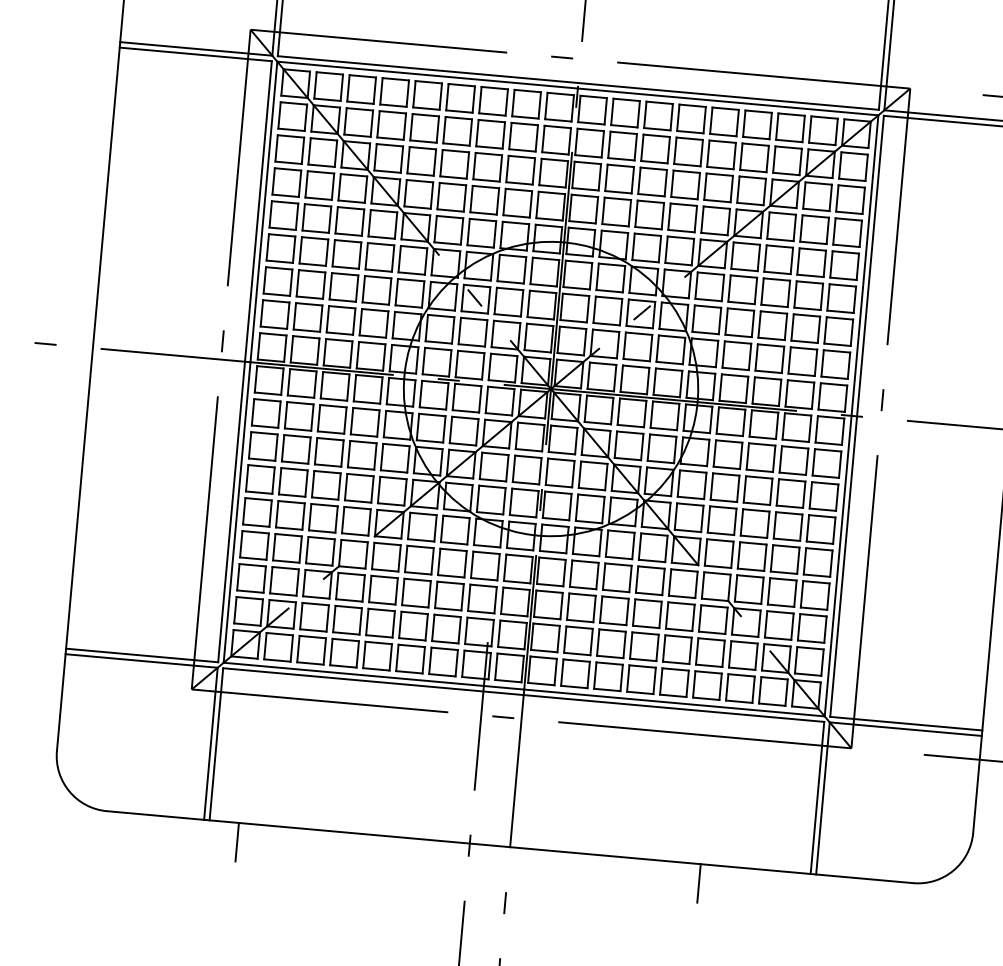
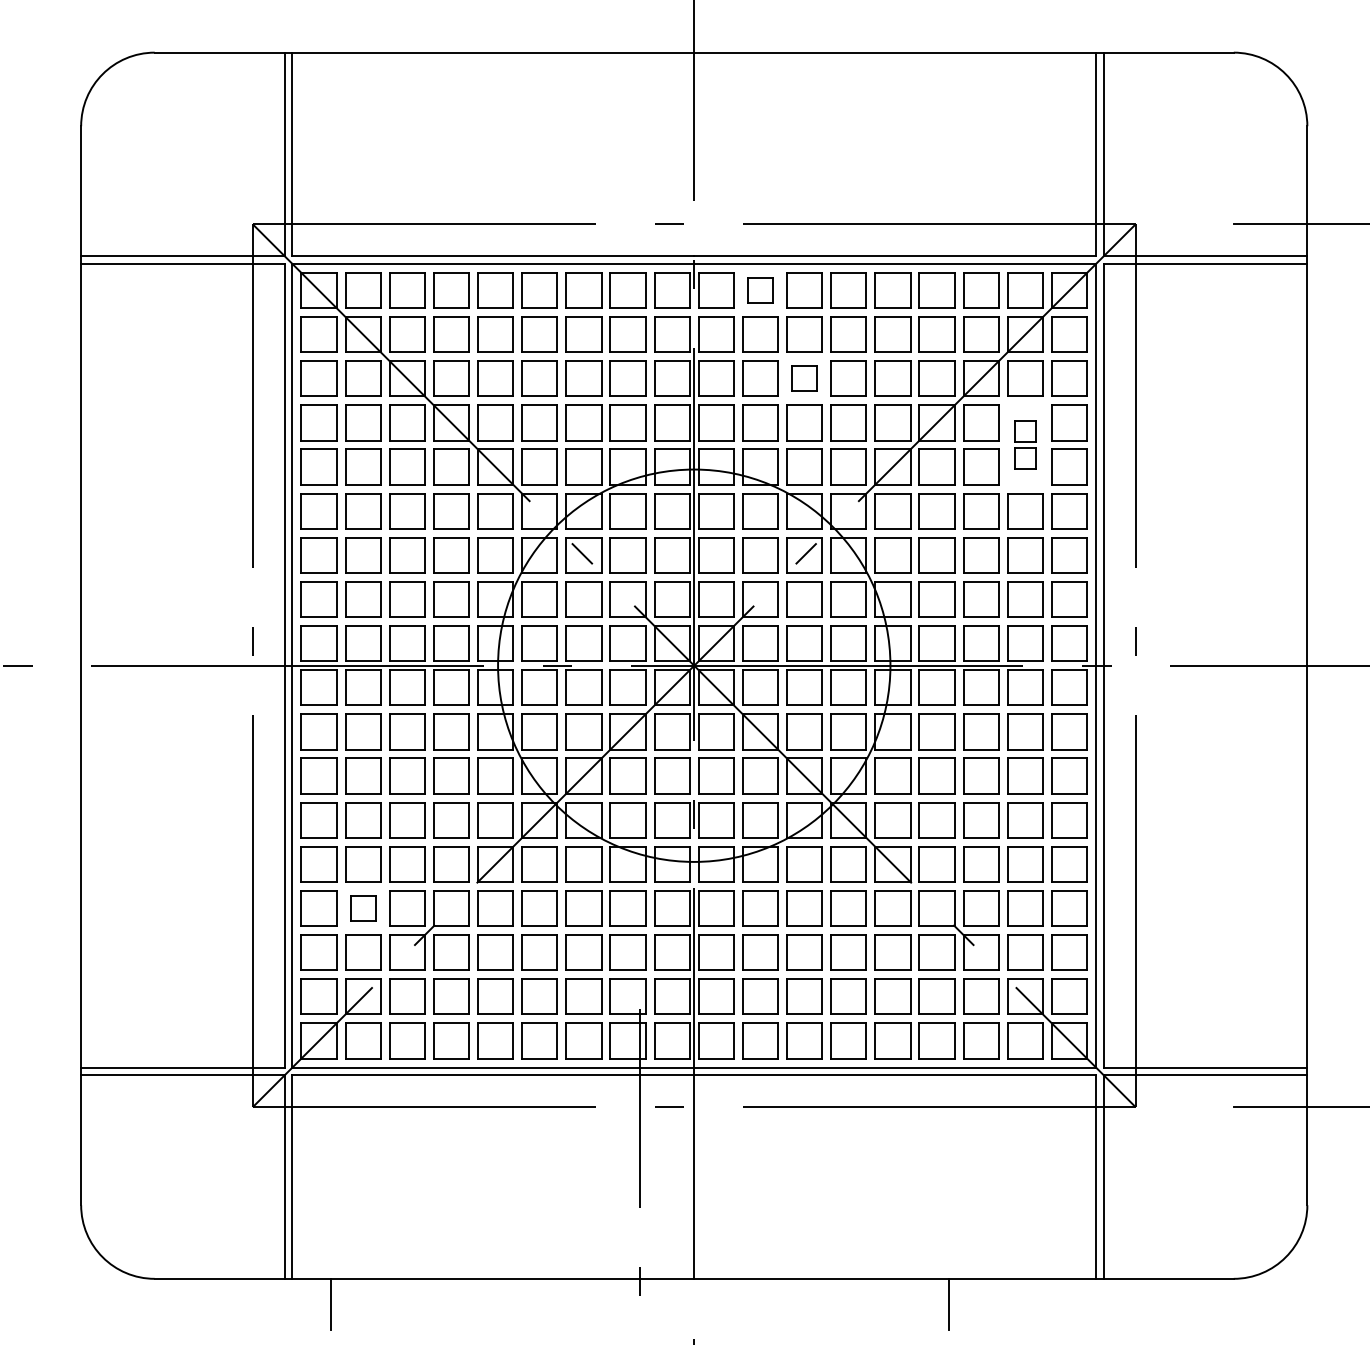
part: (625, 113) -> (760, 290), size x0.7
part: (652, 181) -> (804, 378), size x0.7
part: (813, 245) -> (1025, 444), size x0.6
part: (287, 548) -> (363, 908), size x0.7

